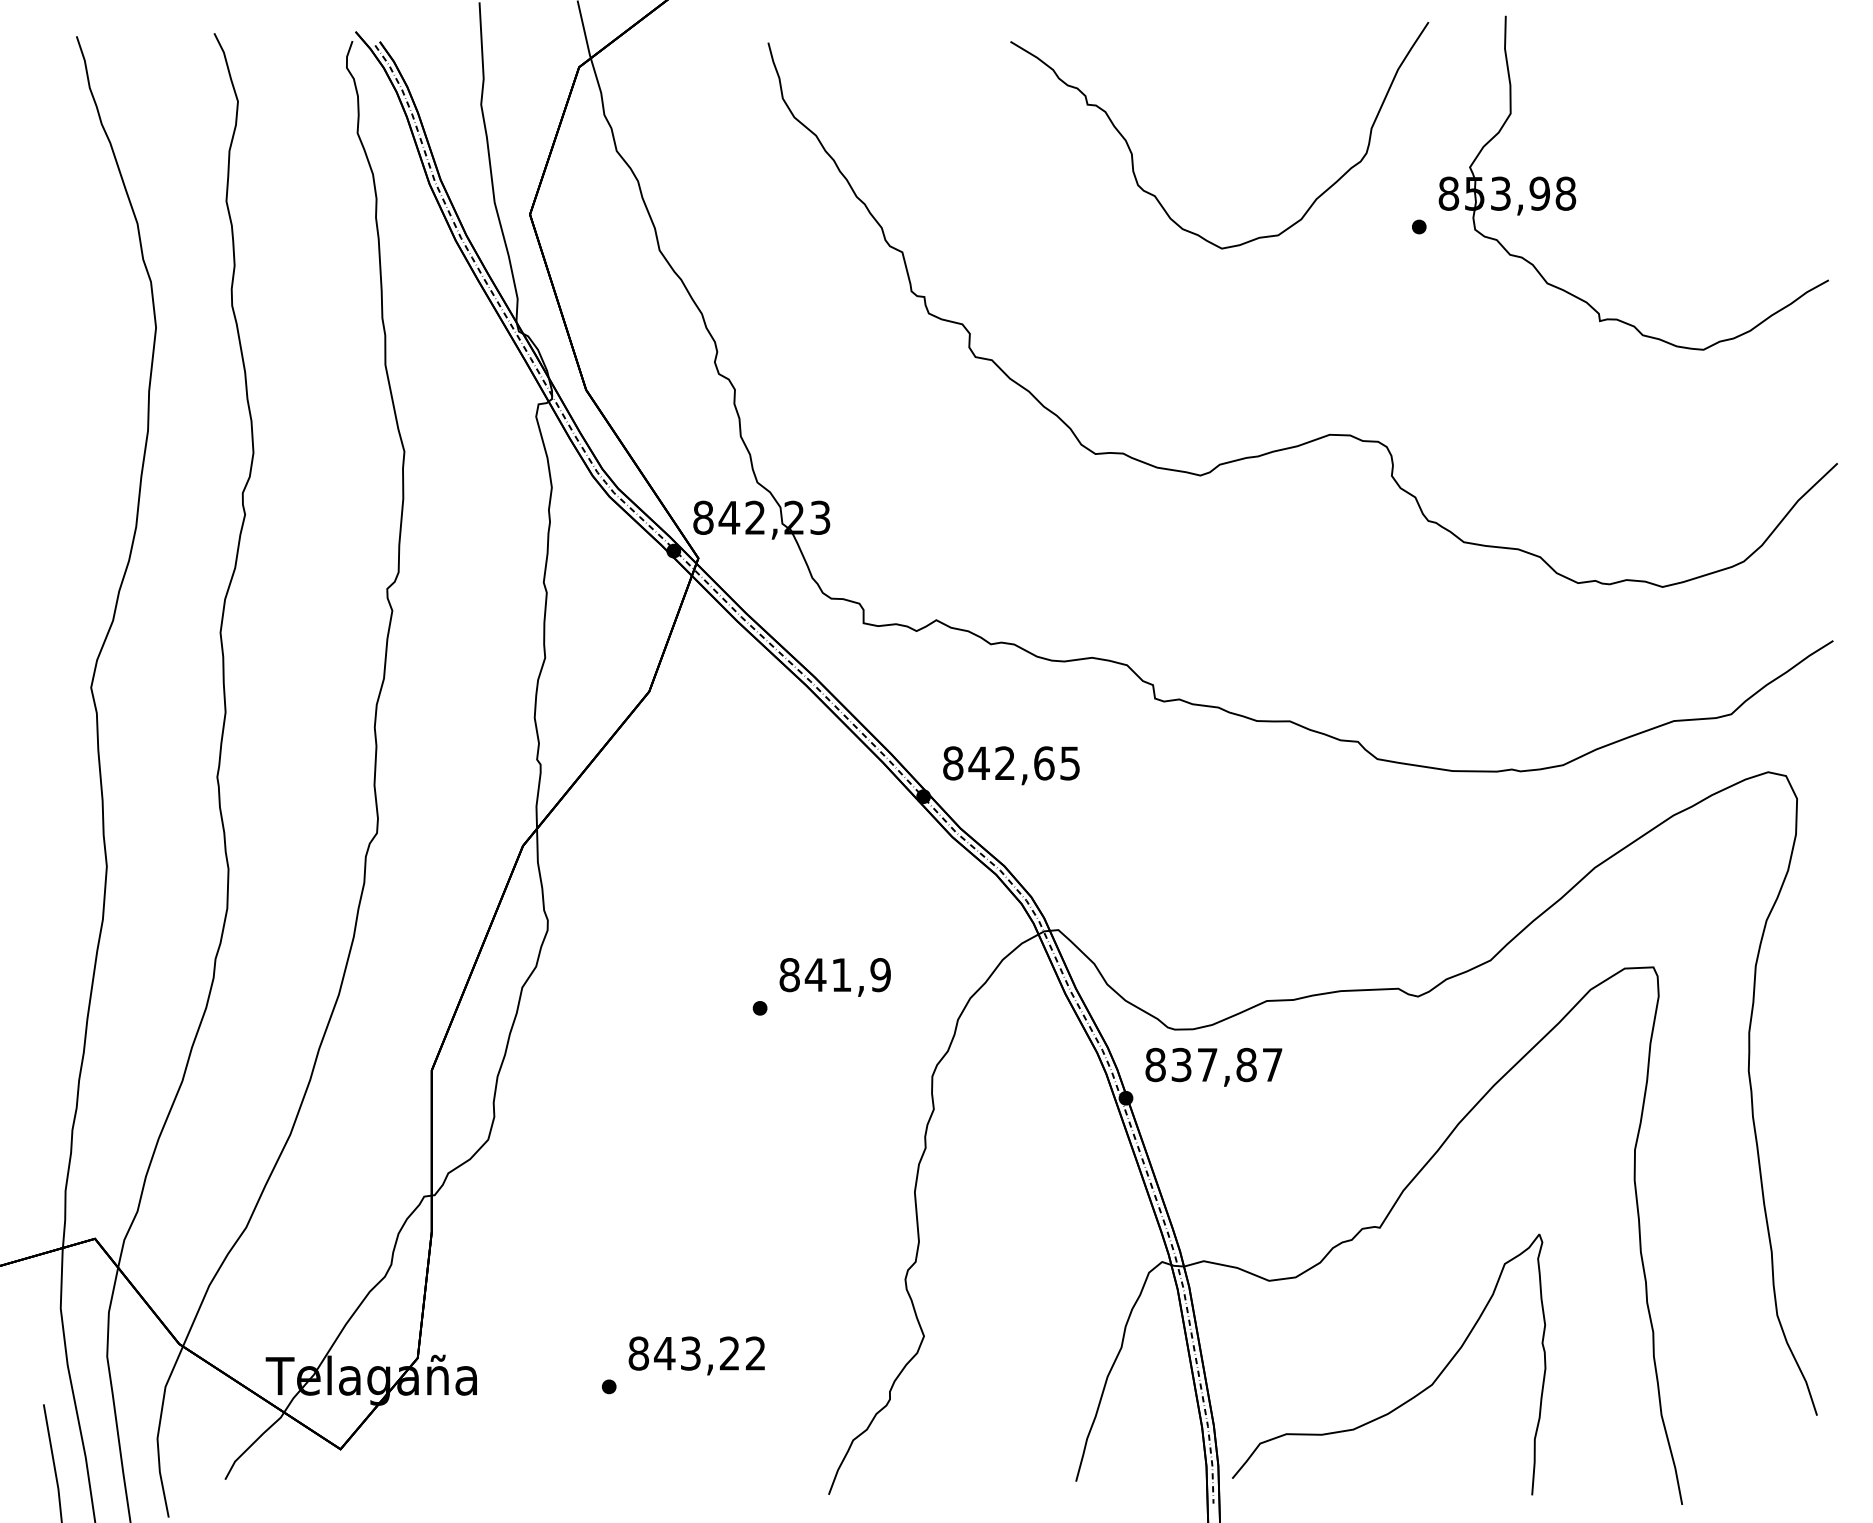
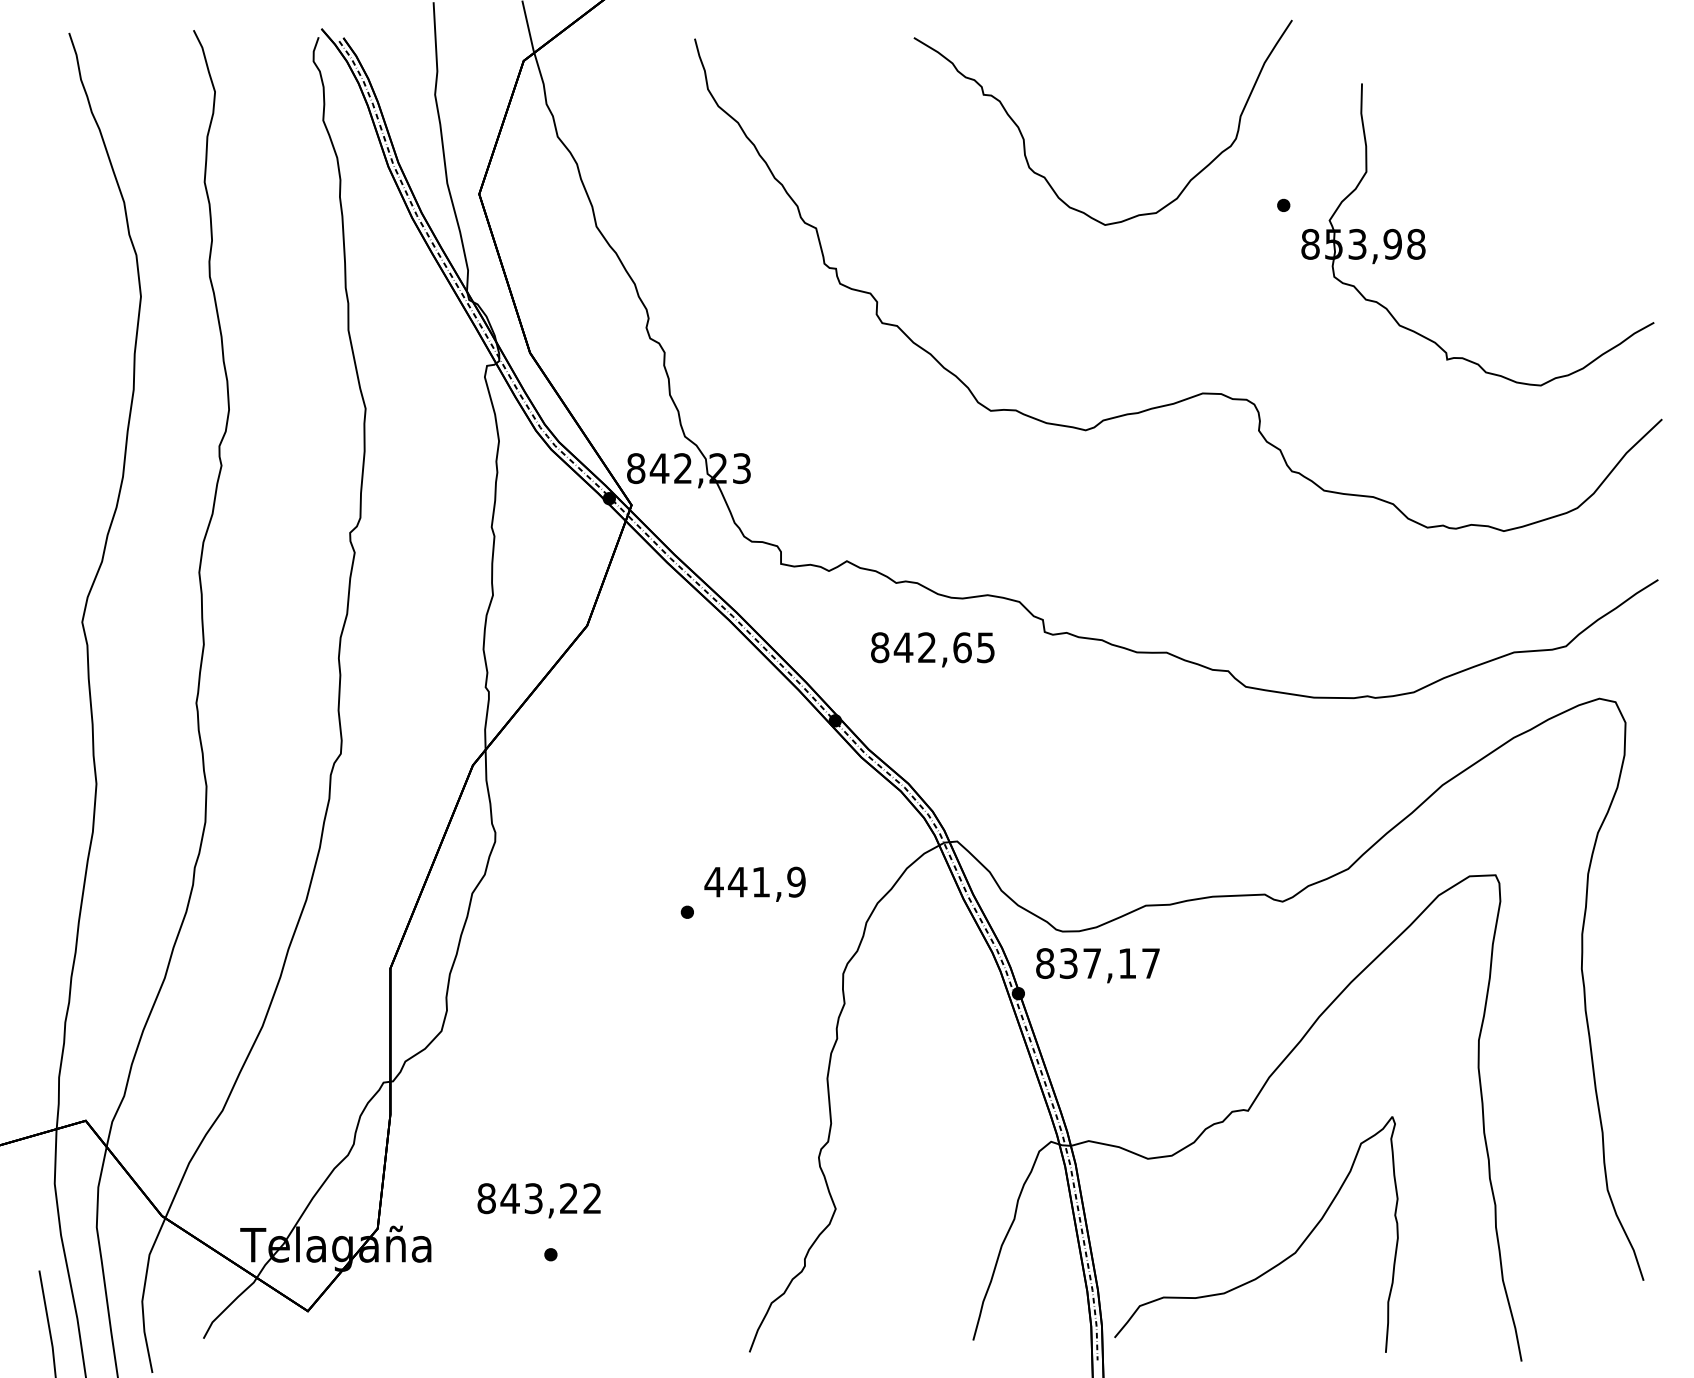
part: (1574, 182) -> (1424, 234), moved
text: (1011, 765) -> (932, 649), moved
text: (788, 974) -> (713, 881), 841,9 -> 441,9
text: (1246, 1064) -> (1127, 963), 837,87 -> 837,17
text: (696, 1355) -> (538, 1200), moved

